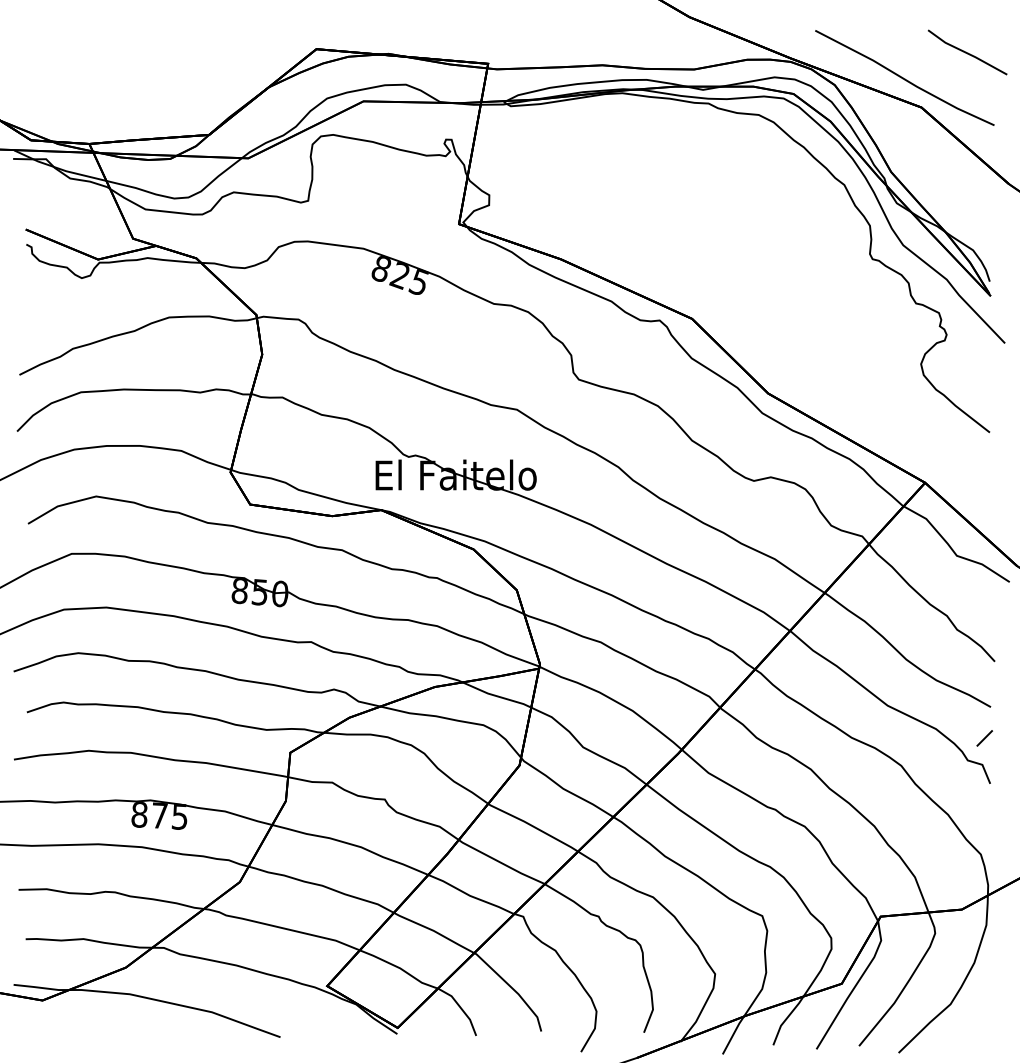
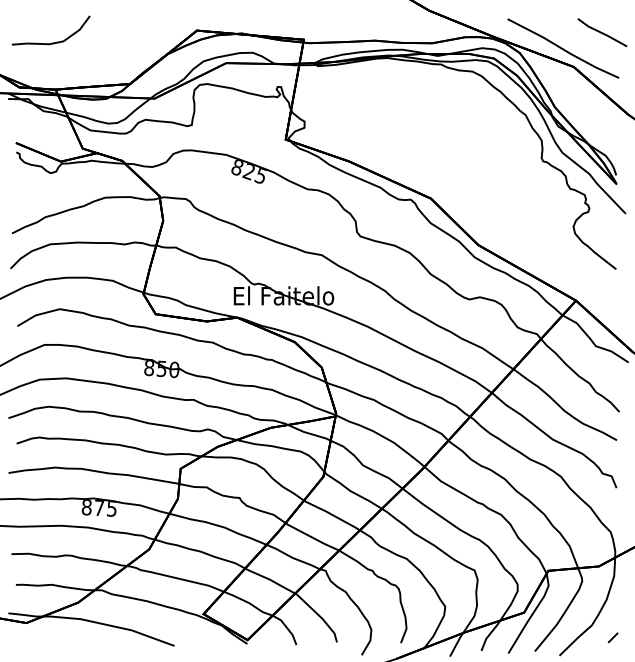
curve: (82, 68) -> (51, 42), added
line: (983, 737) -> (612, 637), moved

